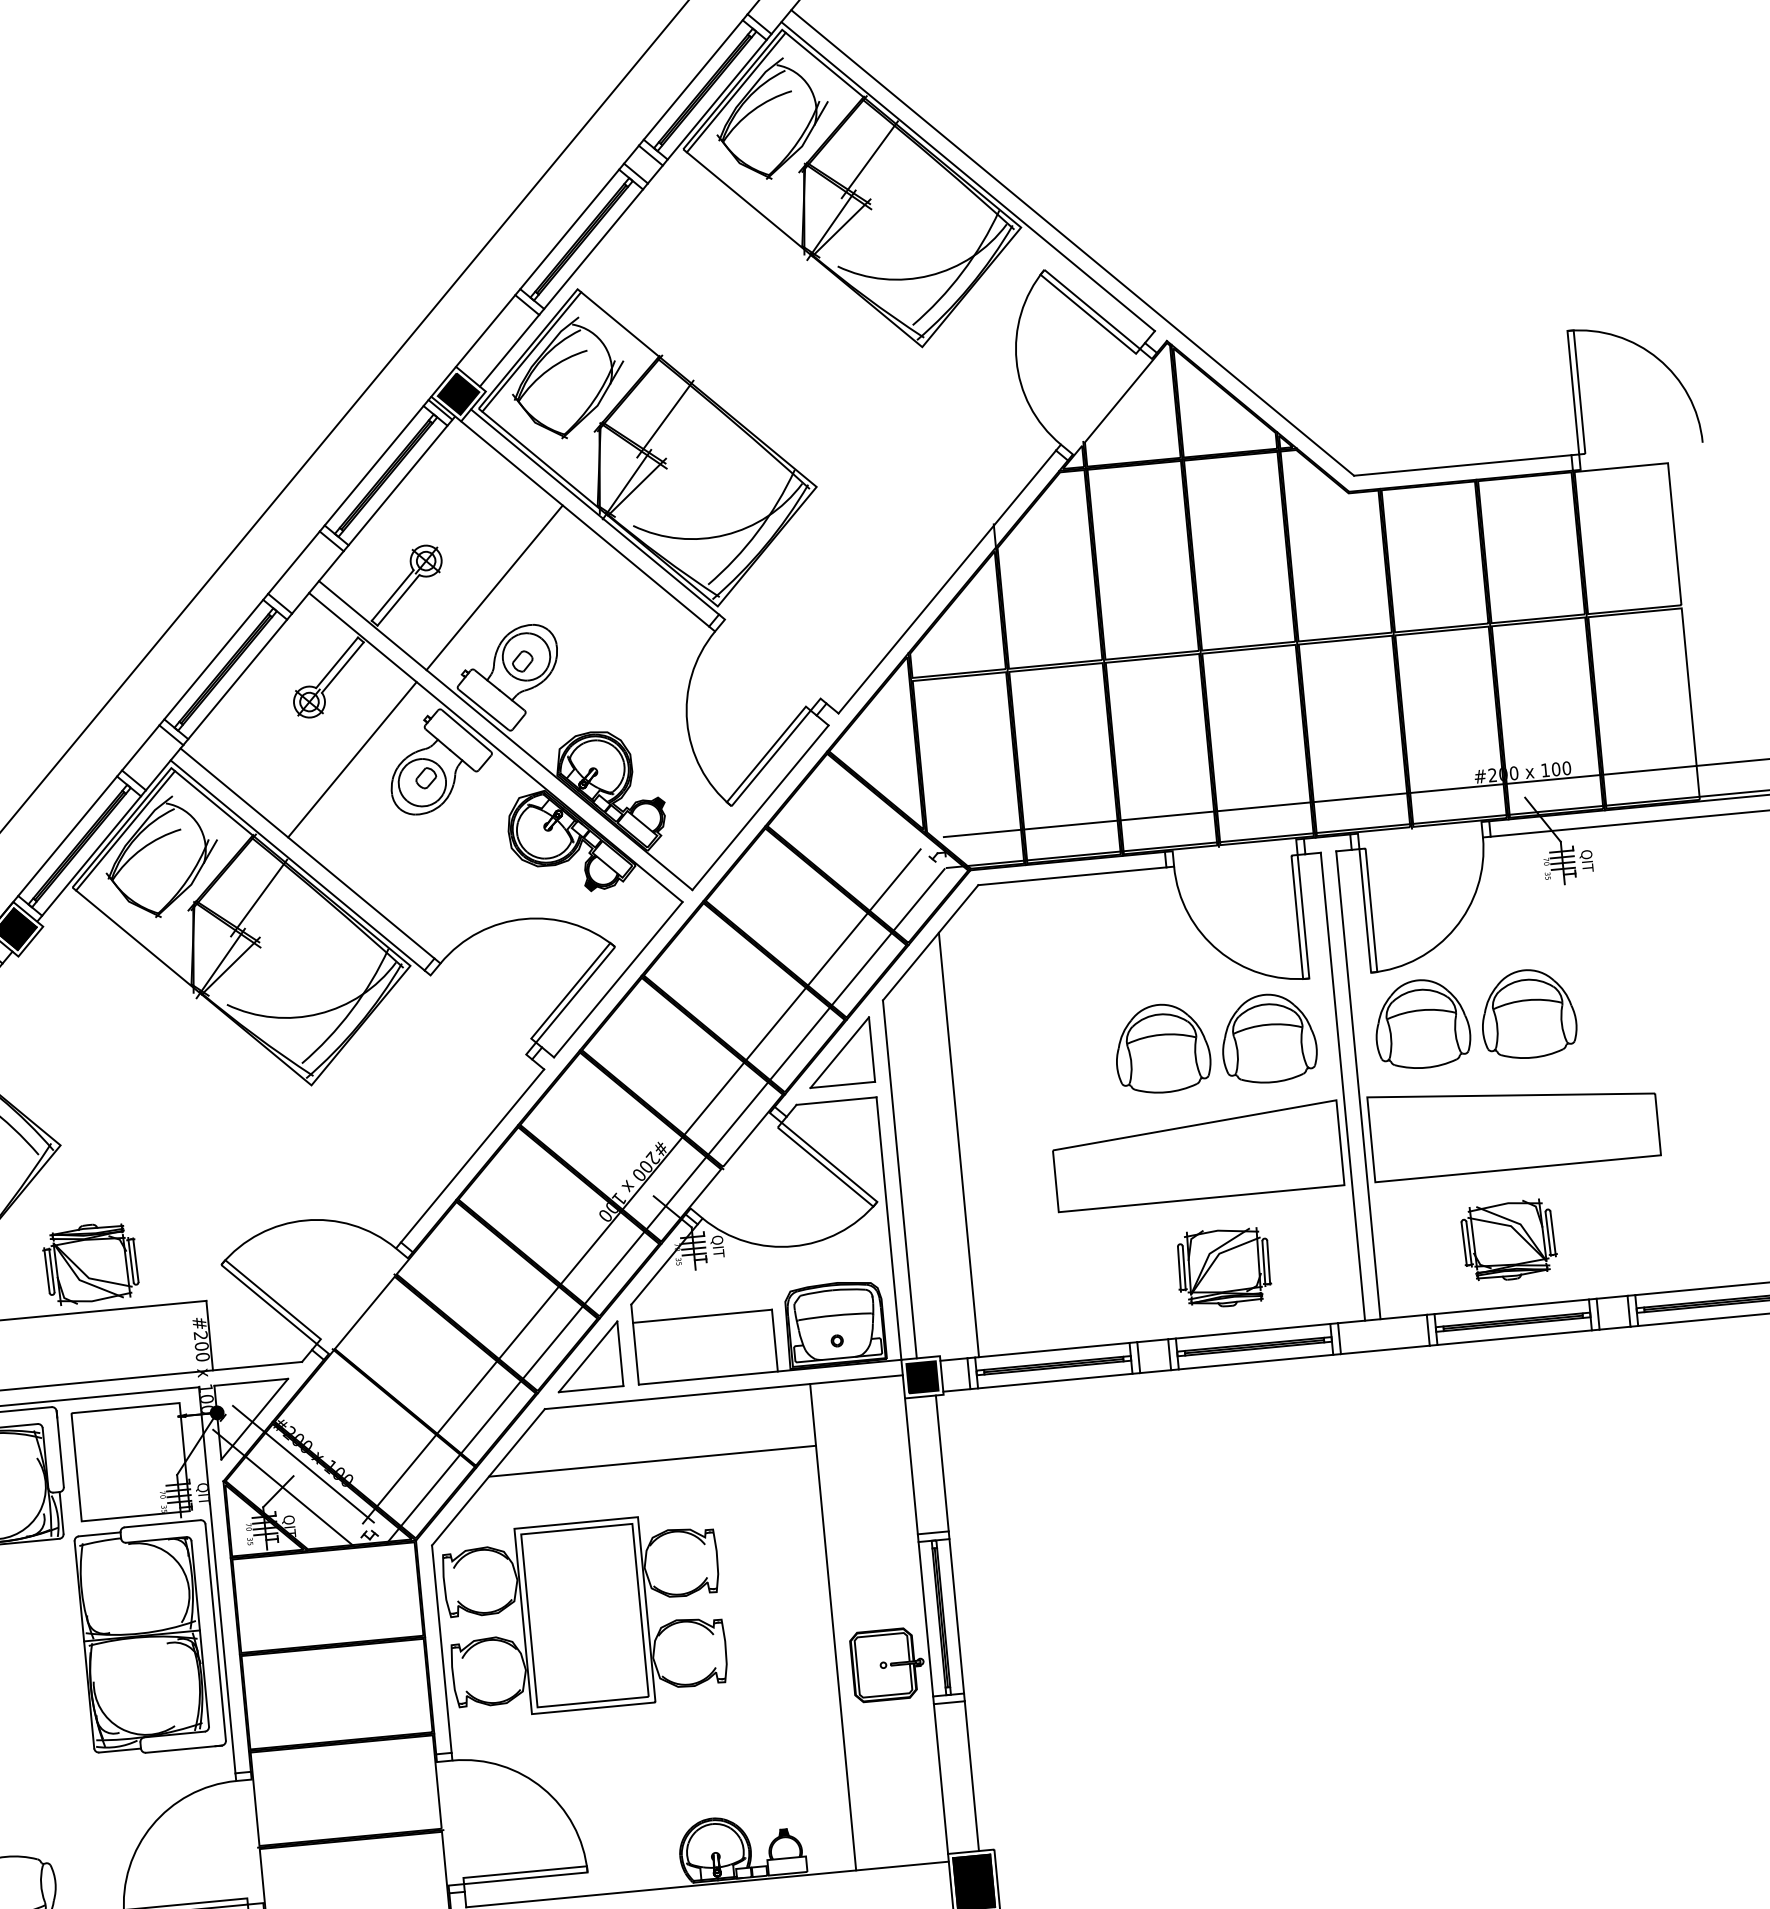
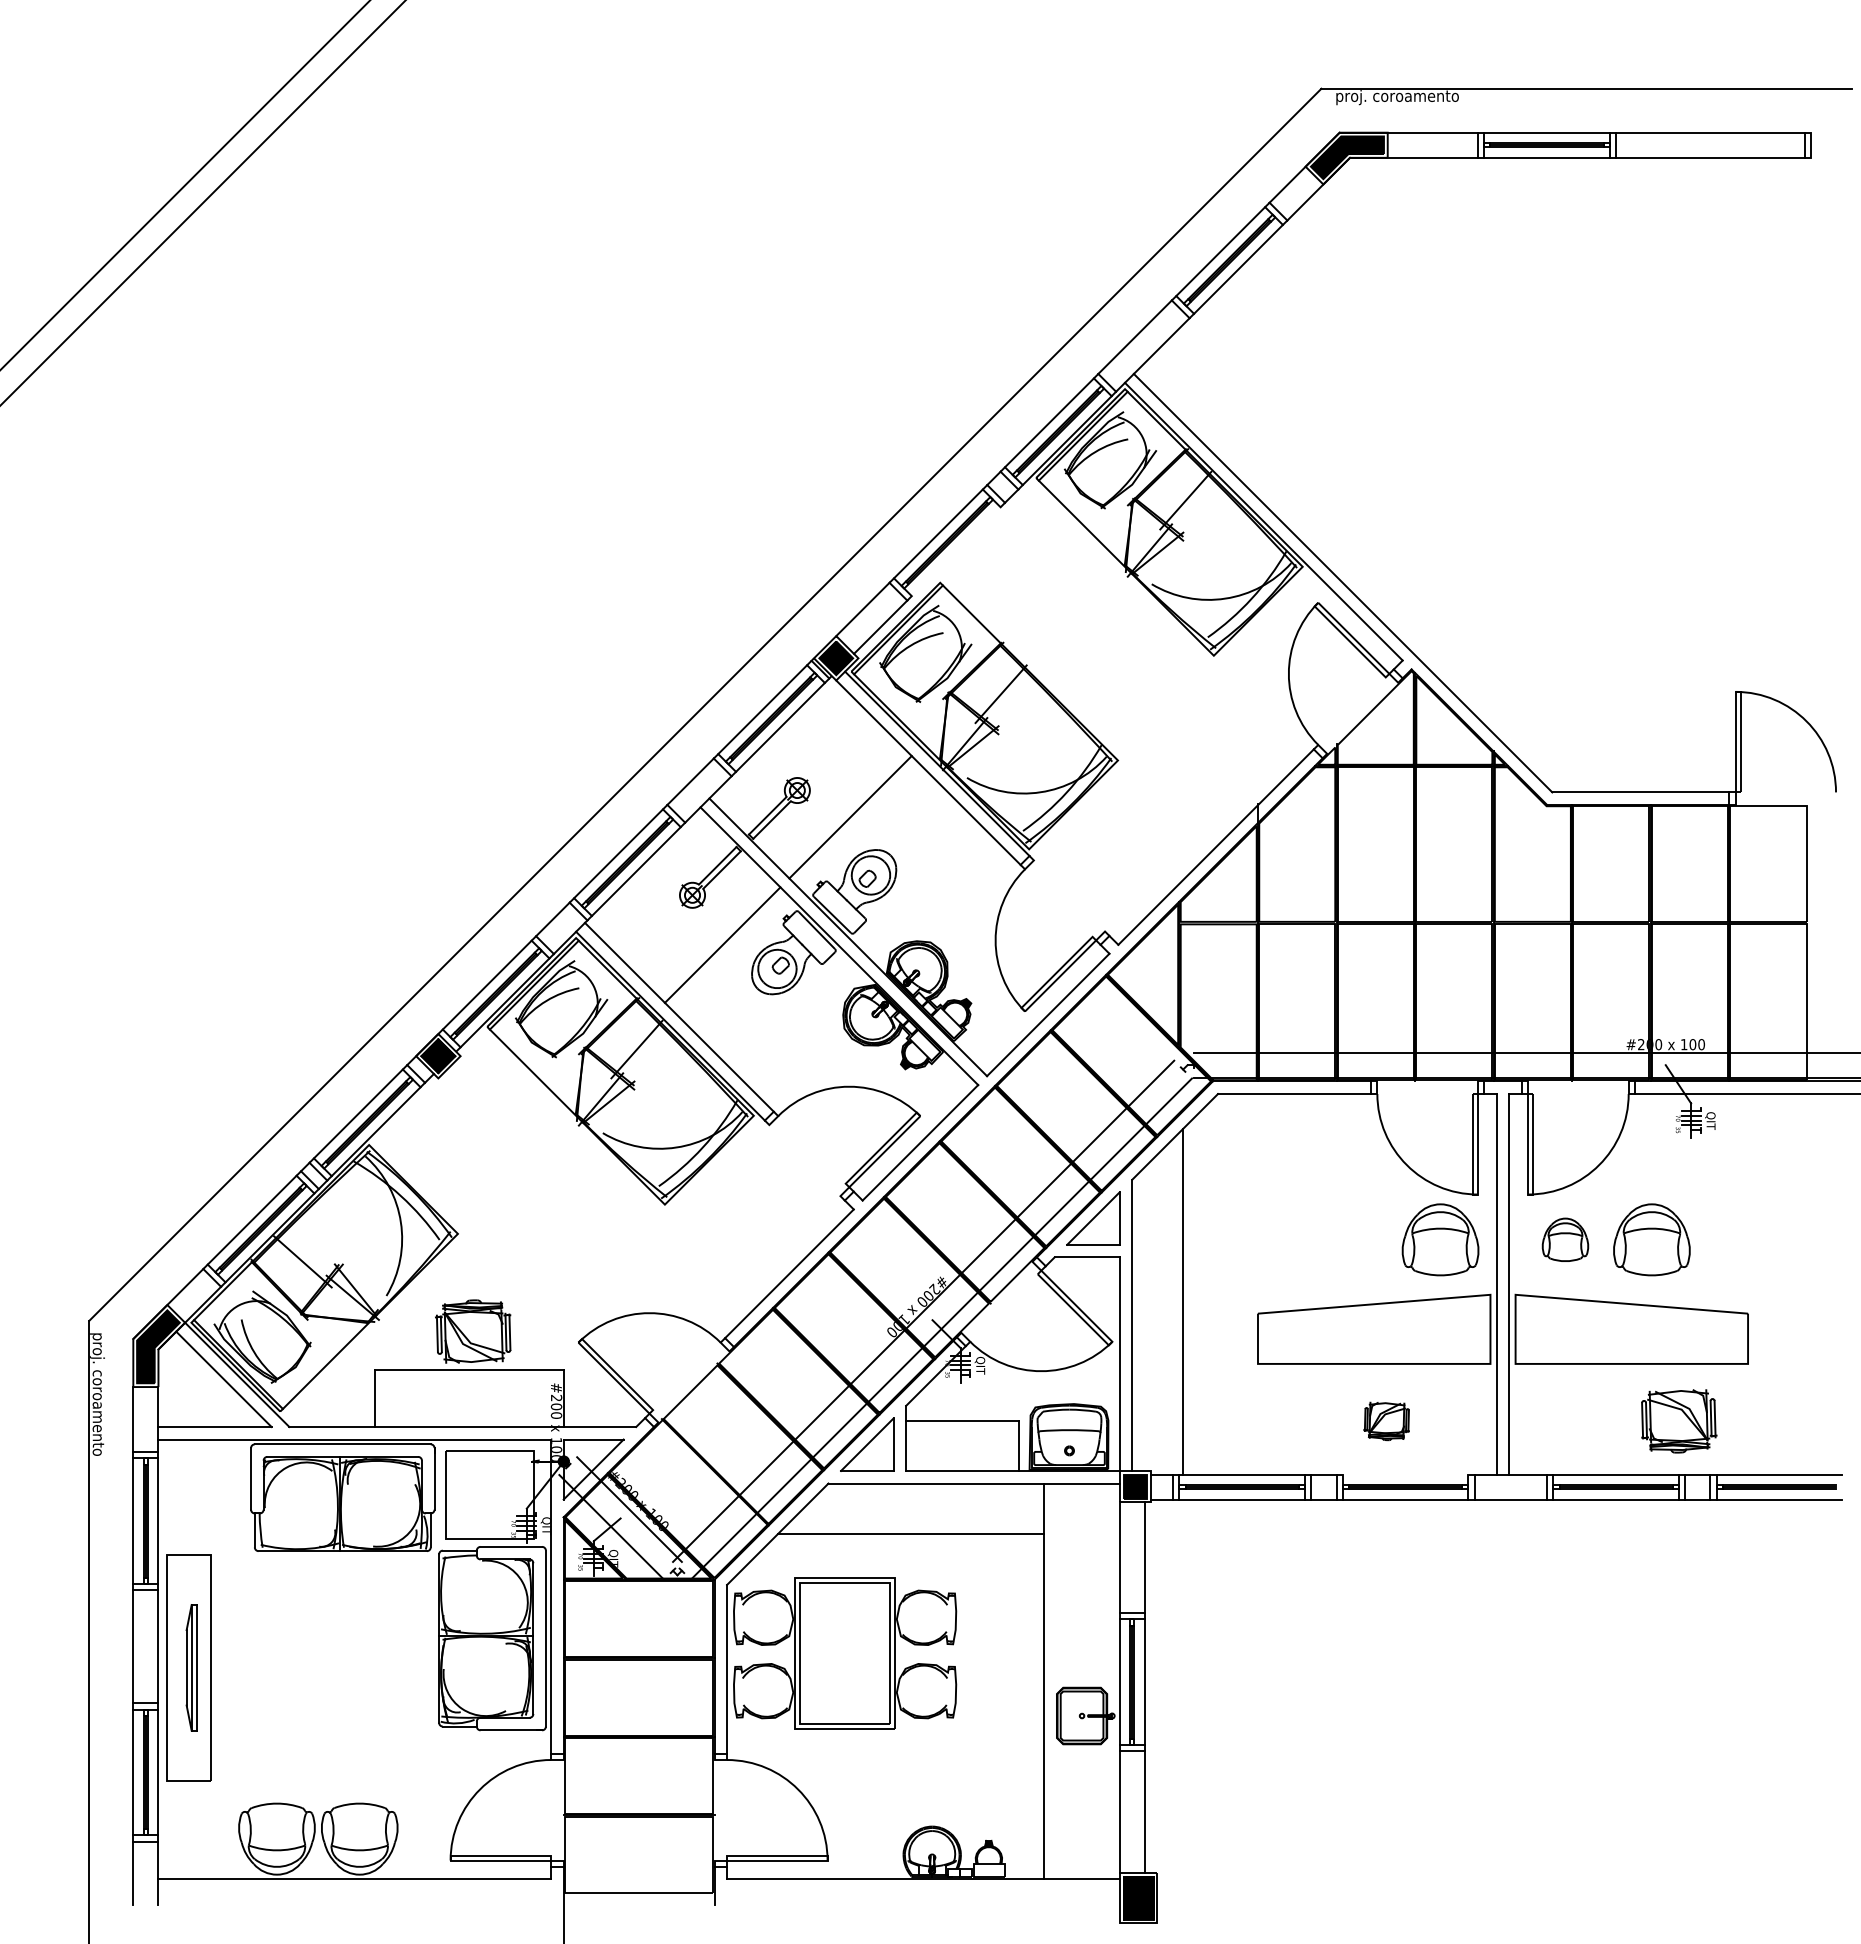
line: (592, 249) -> (955, 551), removed
part: (1422, 1023) -> (1565, 1239), size x0.6
part: (1161, 1048) -> (1353, 1239), removed
part: (1509, 1240) -> (1679, 1421), moved
part: (1223, 1268) -> (1386, 1421), size x0.6
line: (1252, 1330) -> (1405, 1474), removed

